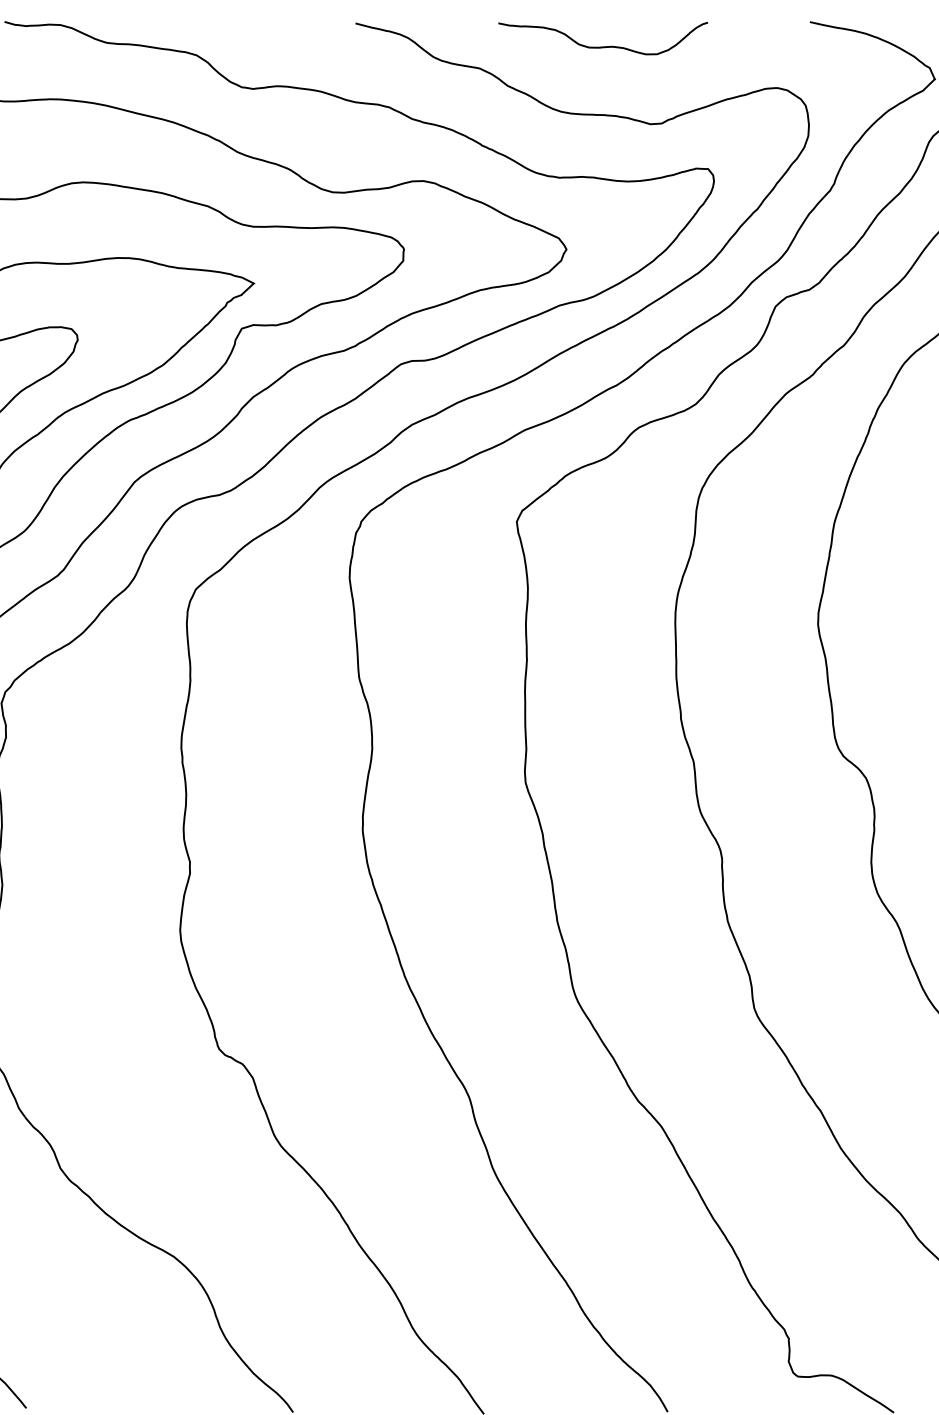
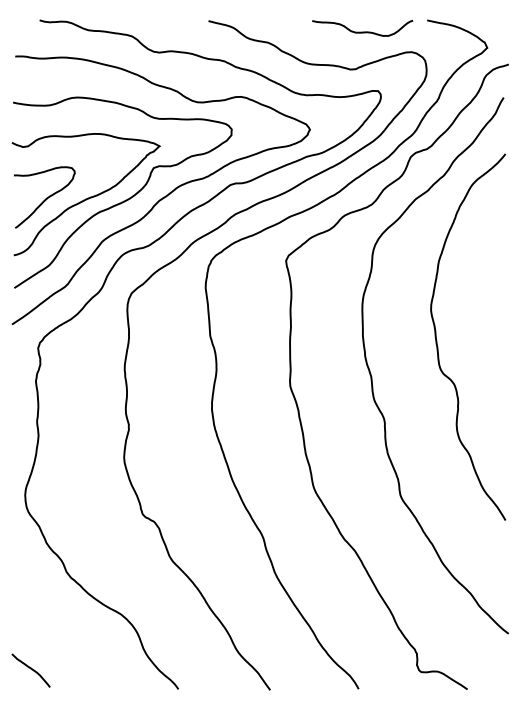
curve: (602, 45) -> (362, 31), moved

